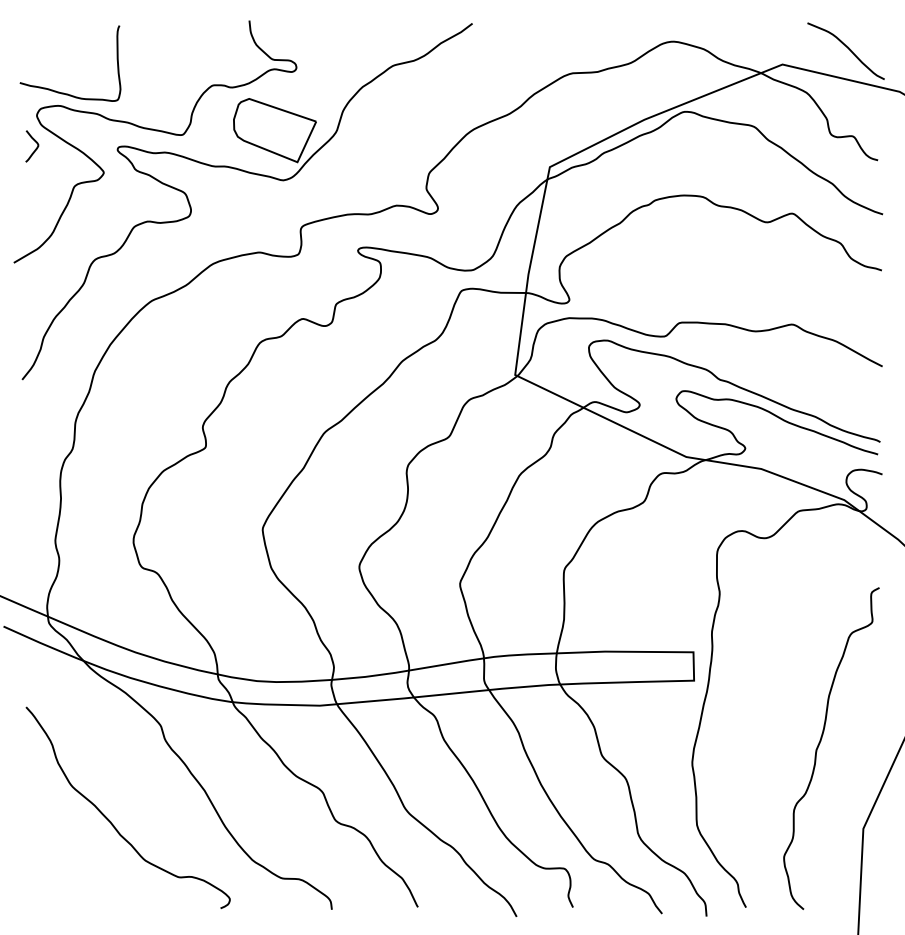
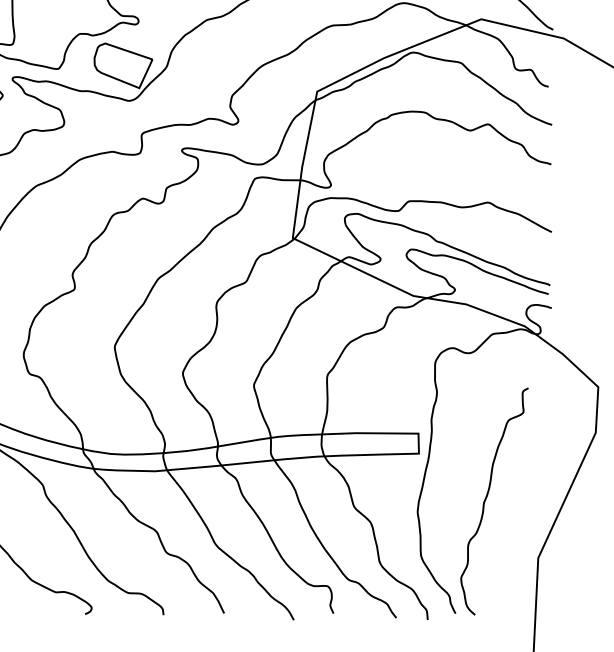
curve: (820, 743) -> (486, 497), moved

